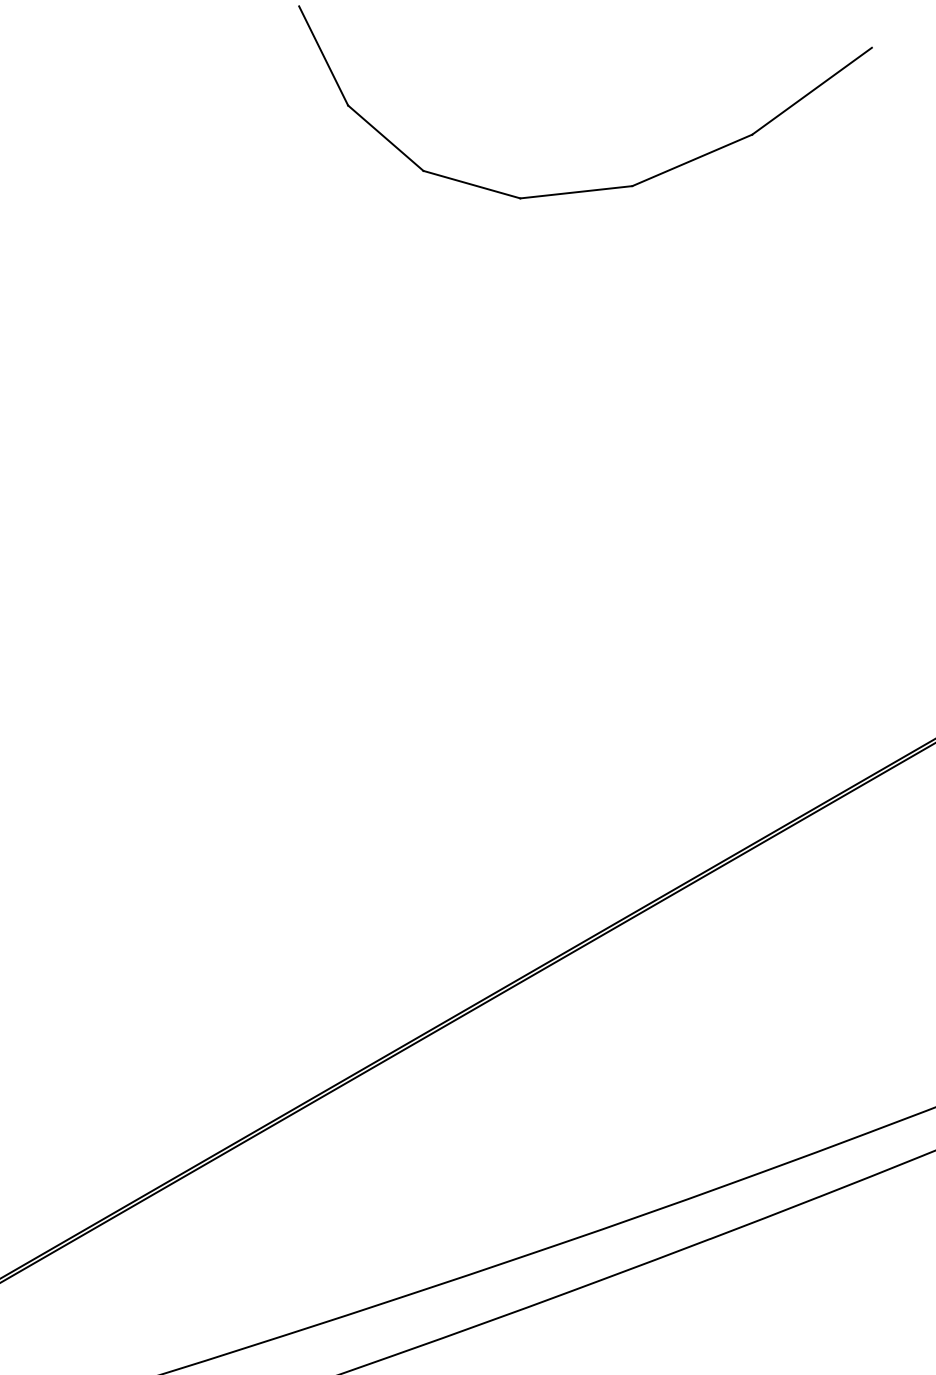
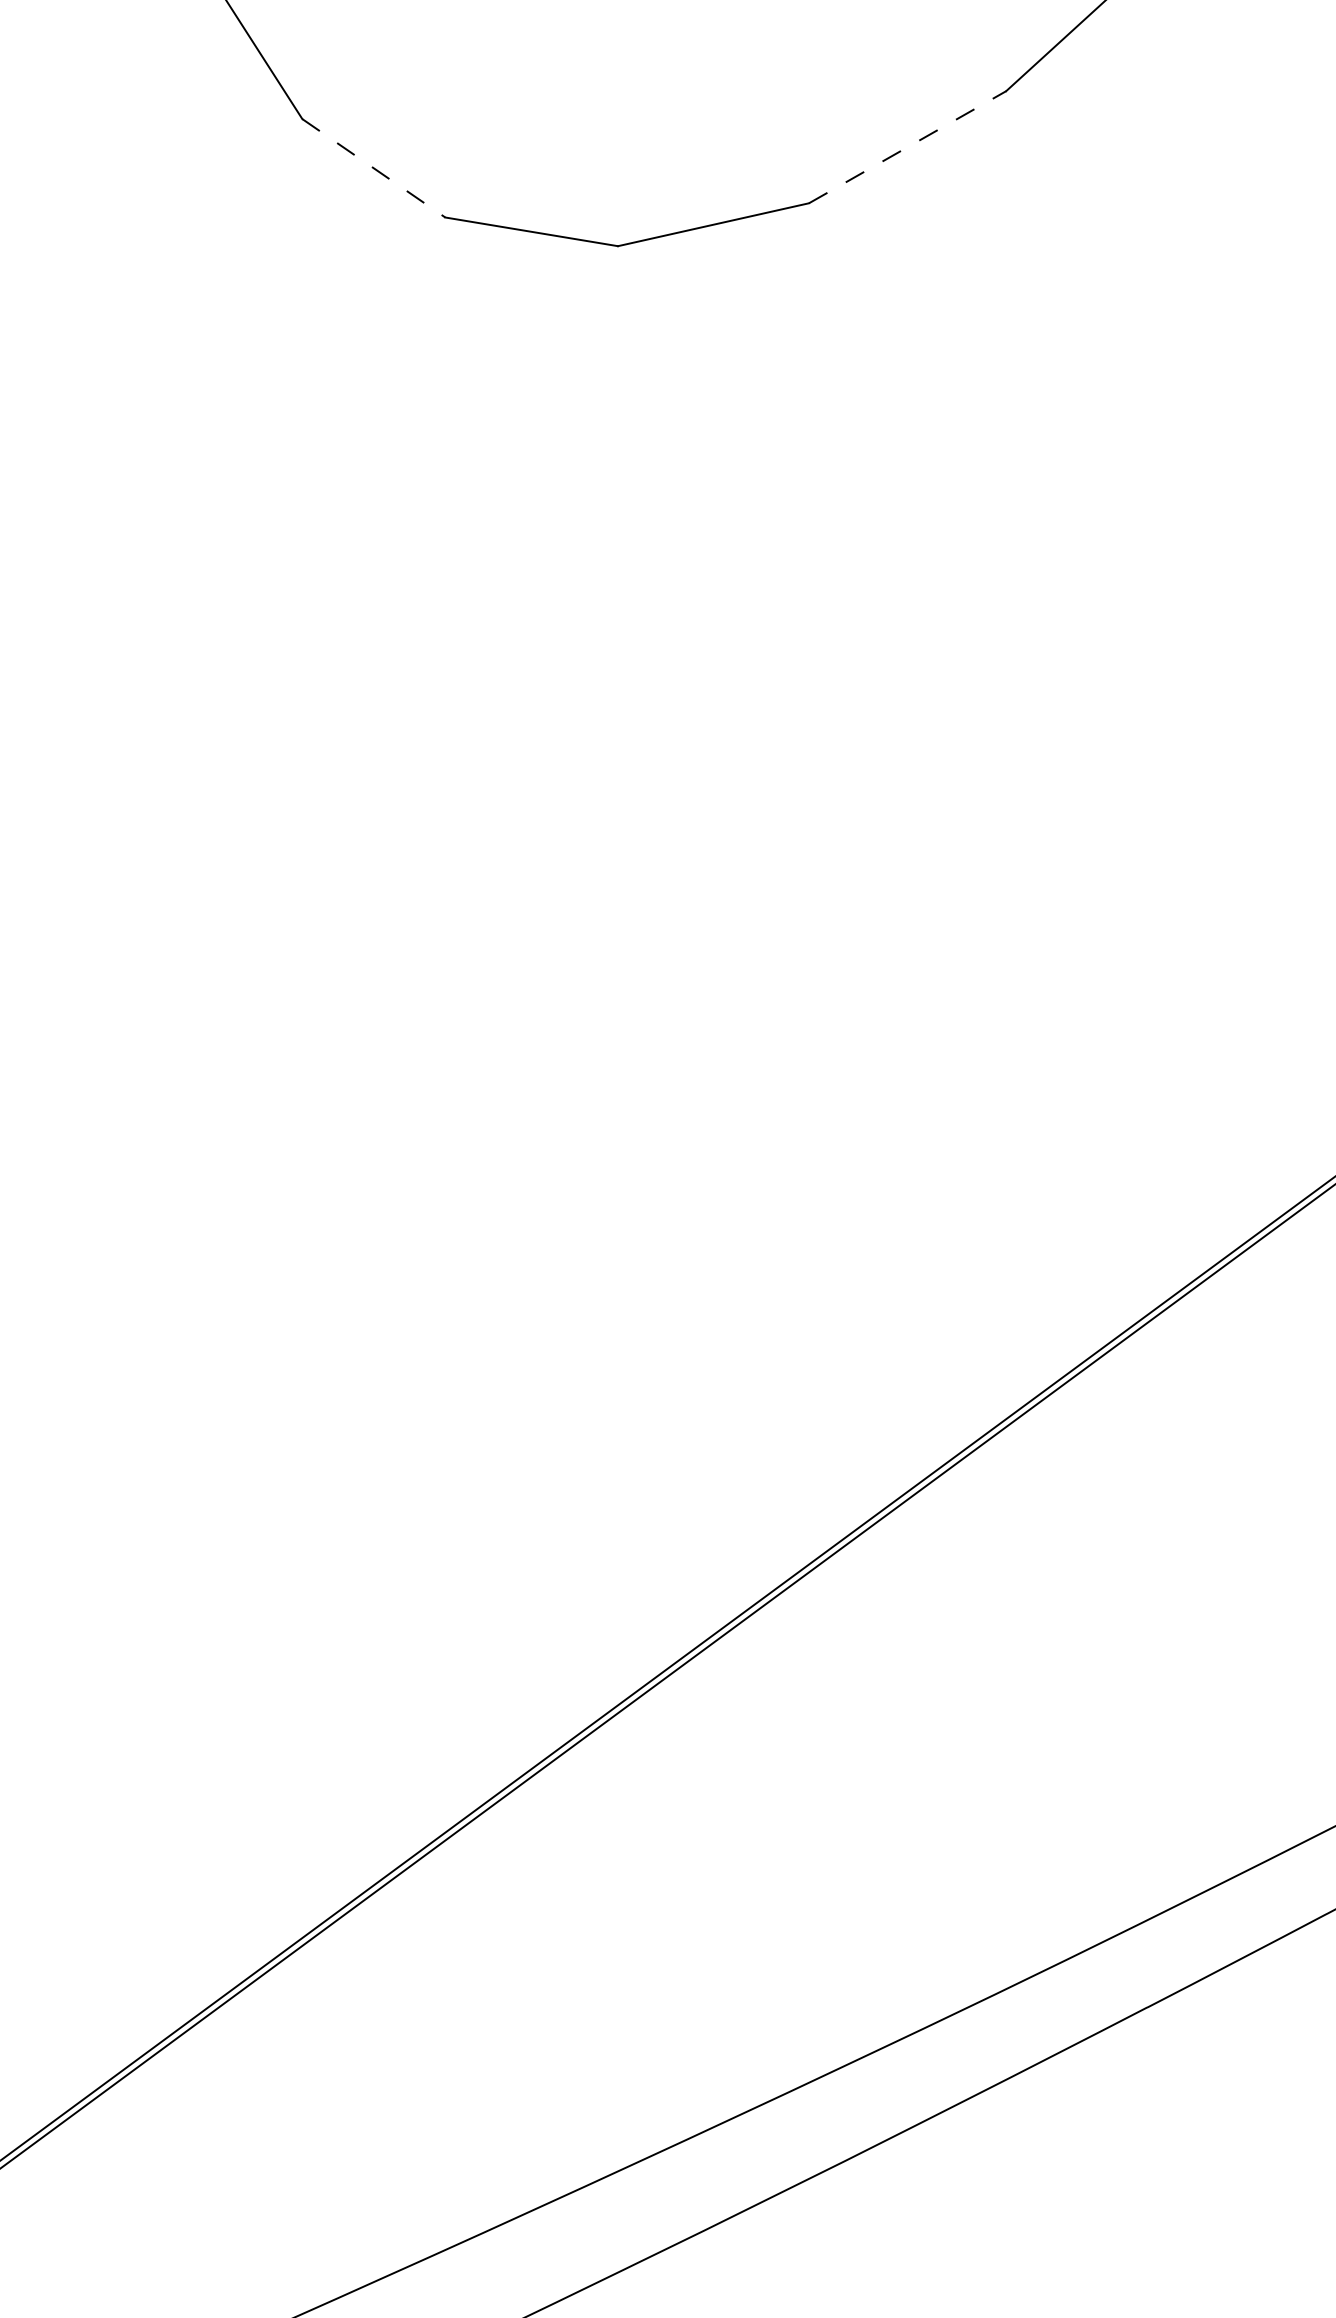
line: (385, 138) -> (373, 168), solid -> dashed
line: (692, 160) -> (908, 147), solid -> dashed

